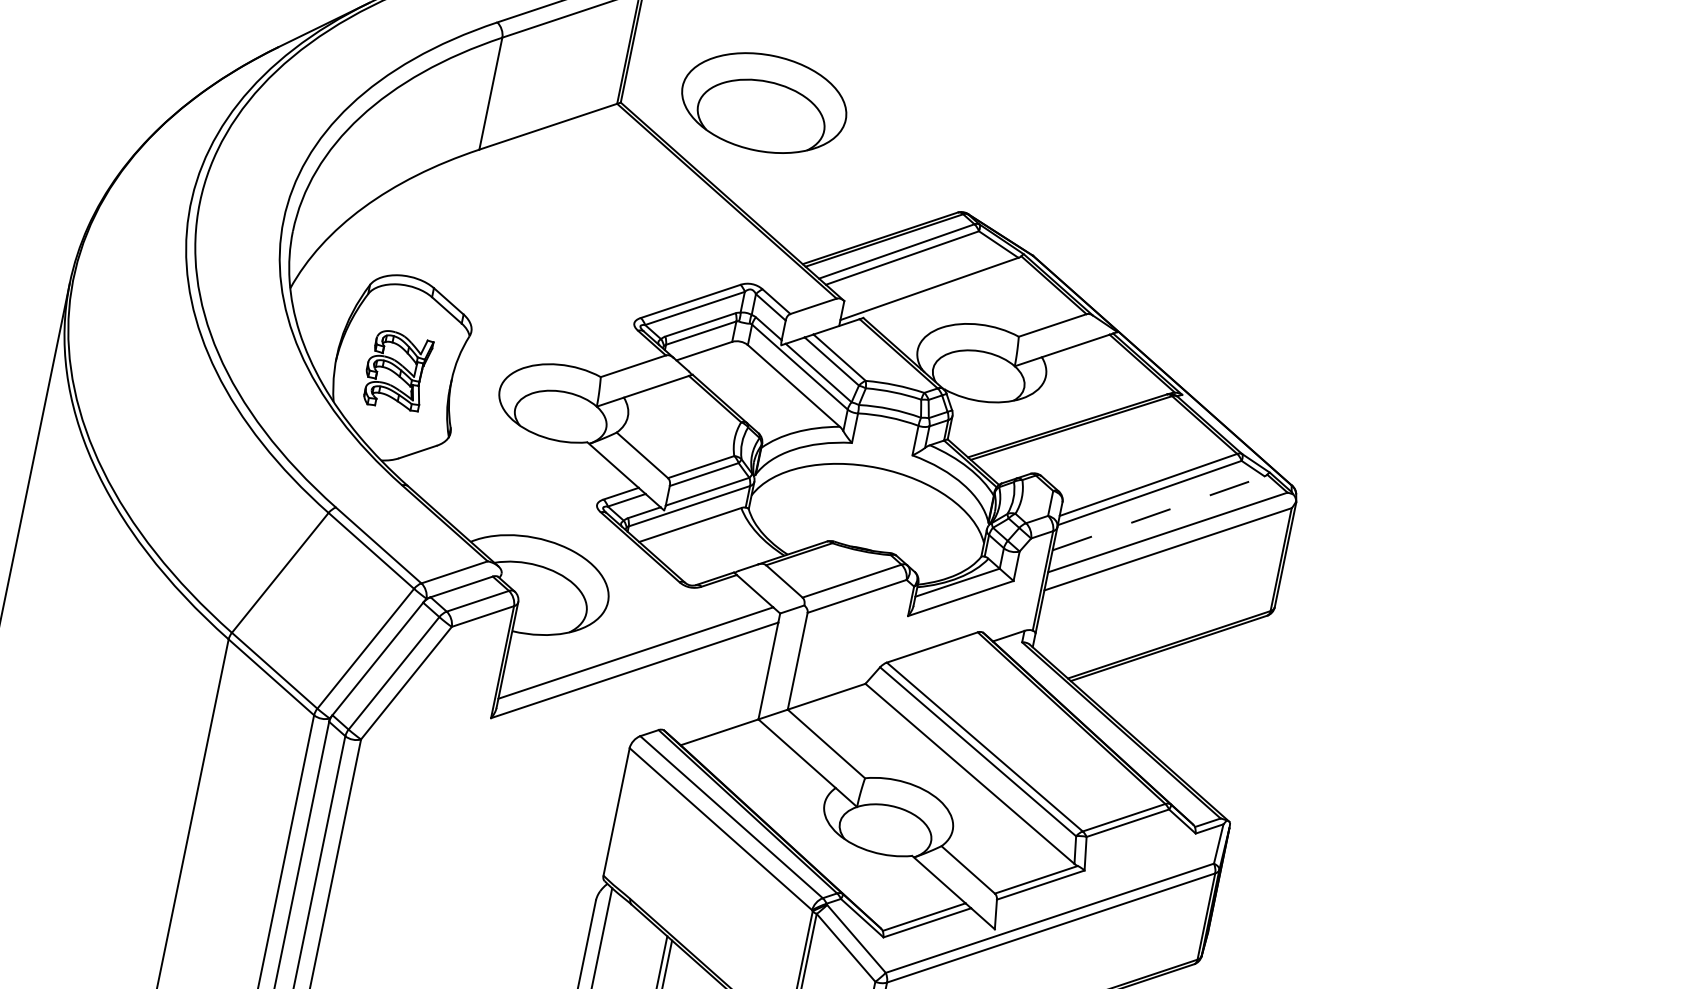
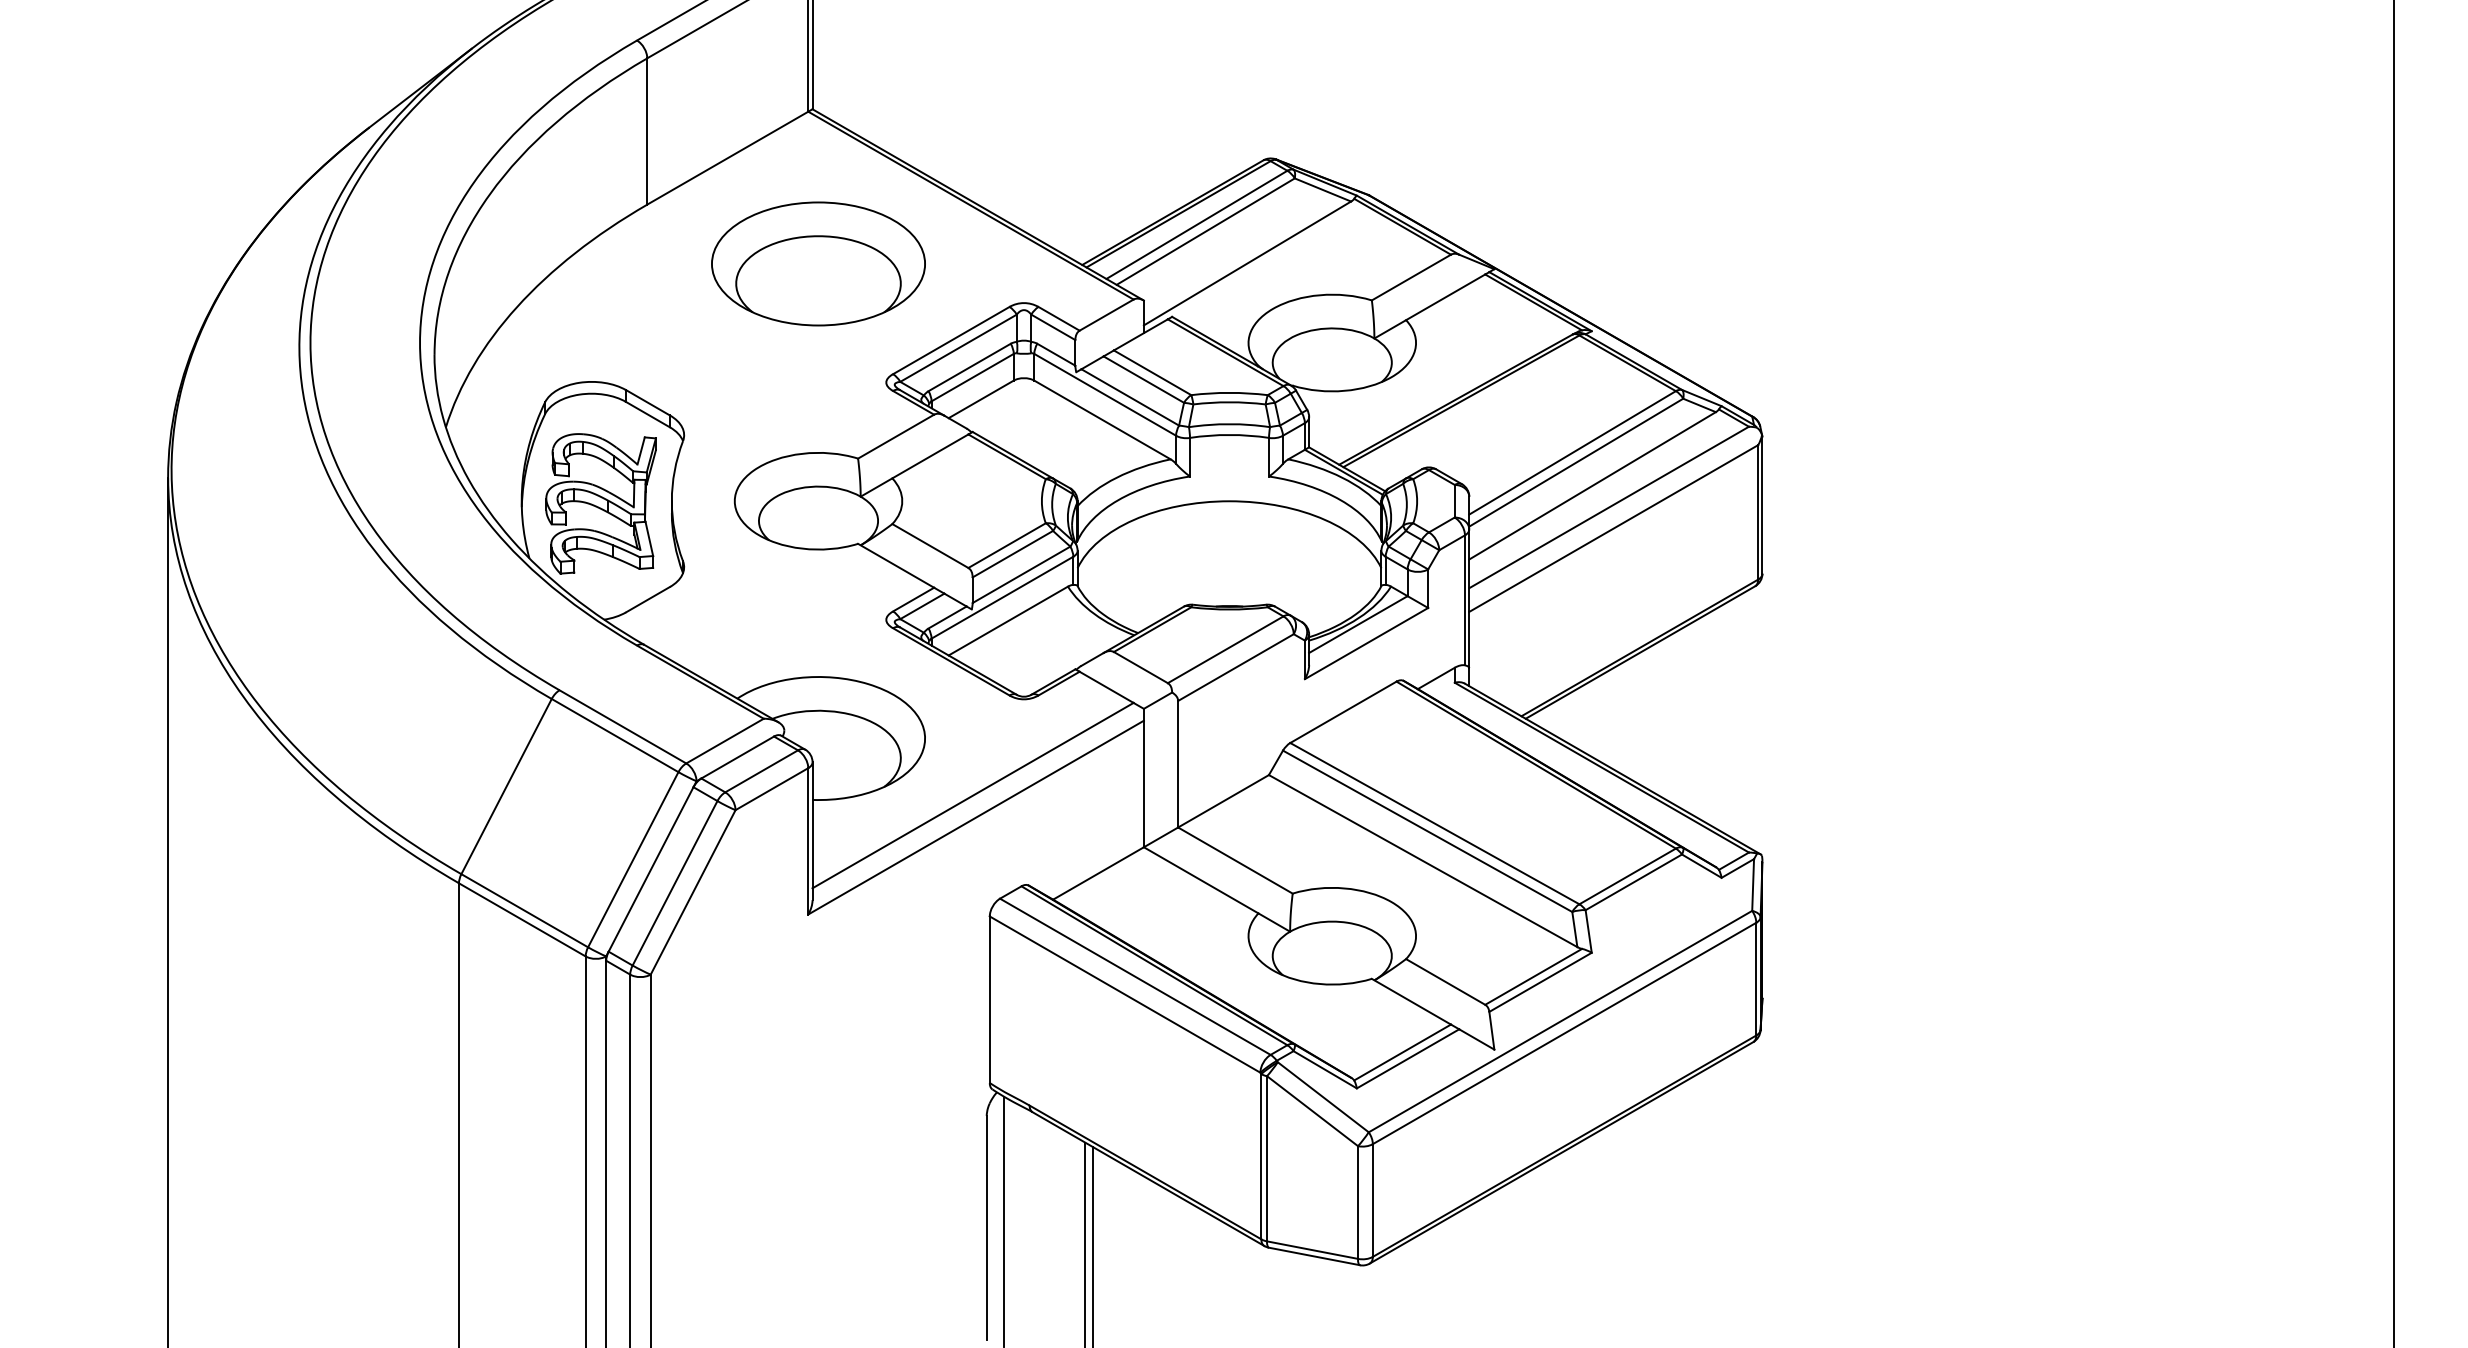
part: (764, 102) -> (818, 263), moved
part: (396, 370) -> (600, 503), size x1.43
line: (1158, 513) -> (1592, 485), dashed -> solid

